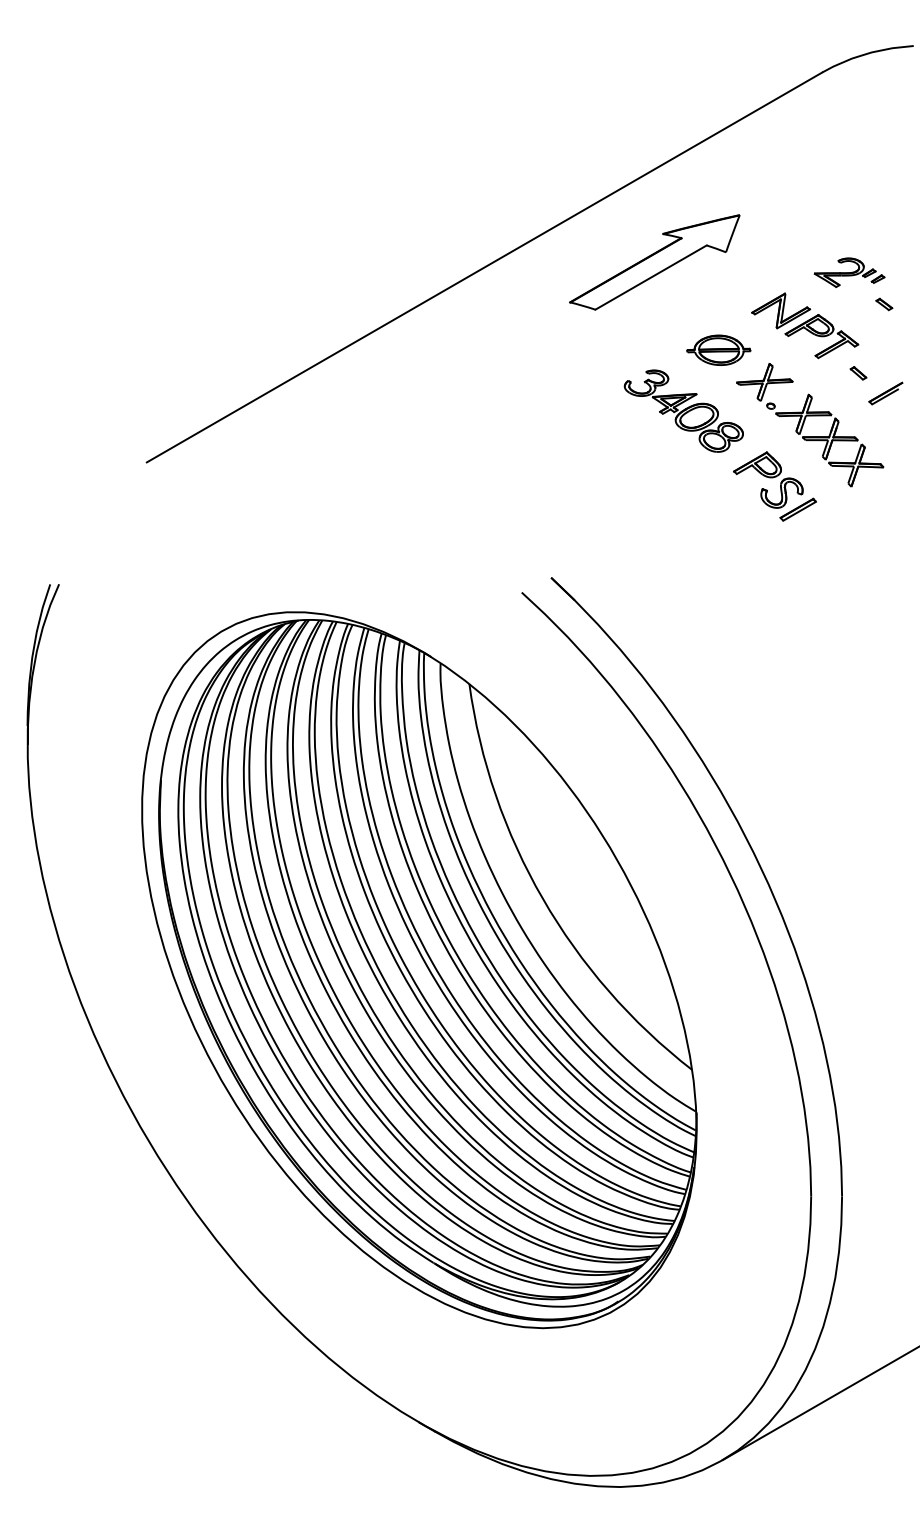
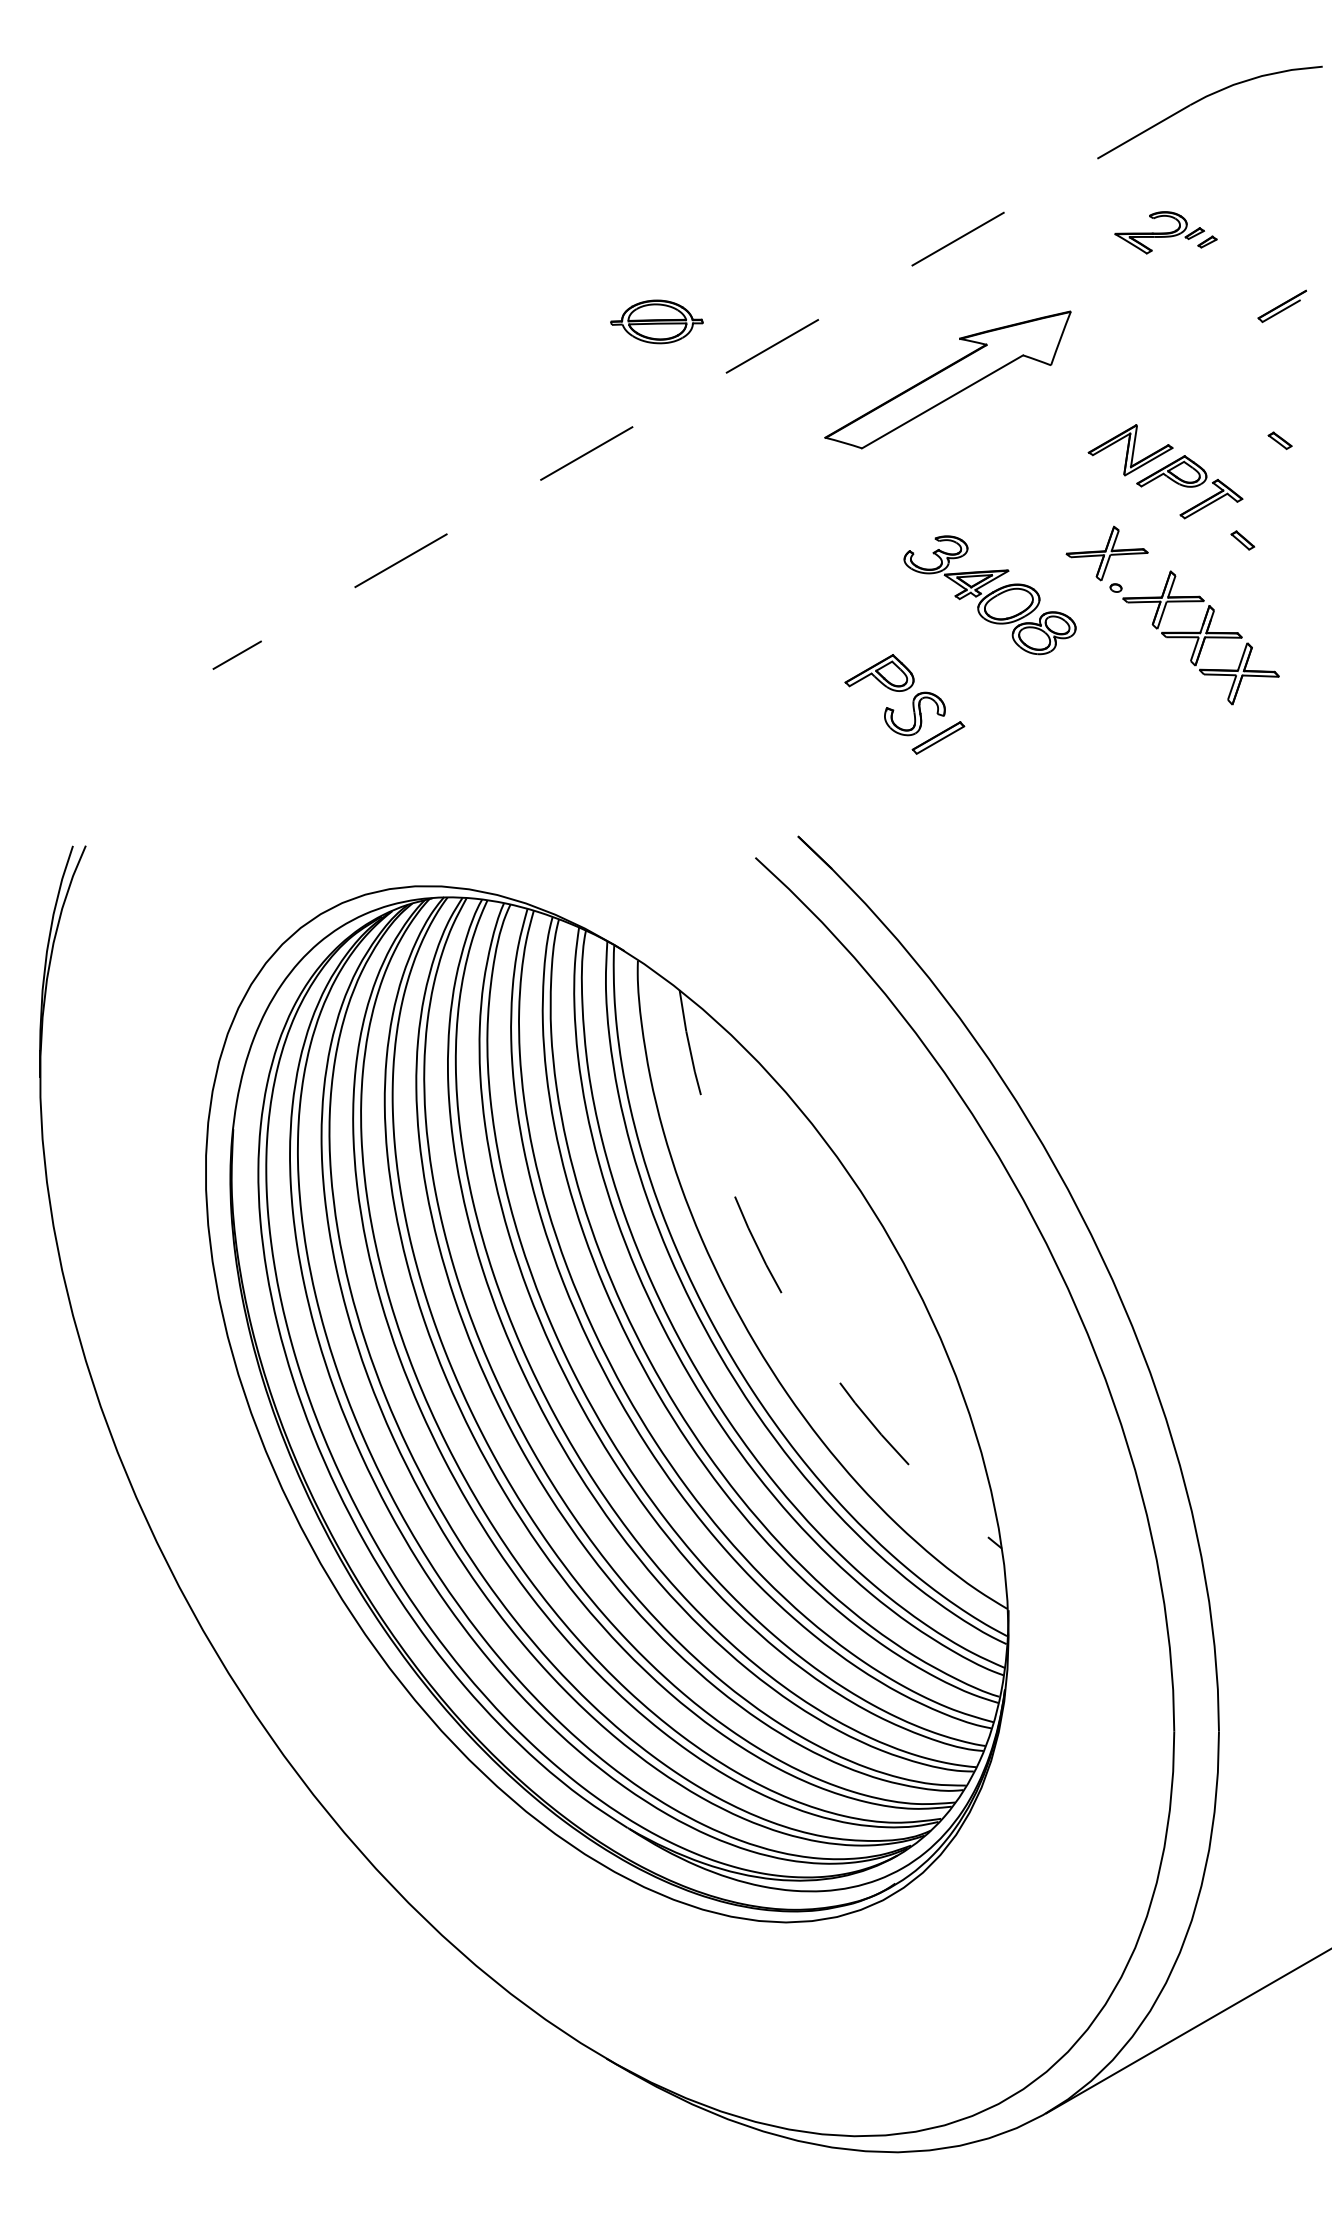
line: (484, 267) -> (701, 387), solid -> dashed
part: (849, 272) -> (1166, 232), moved
part: (718, 349) -> (656, 320), moved
part: (885, 393) -> (1281, 306), moved
part: (774, 486) -> (904, 704), moved
arc: (542, 898) -> (785, 1300), solid -> dashed

